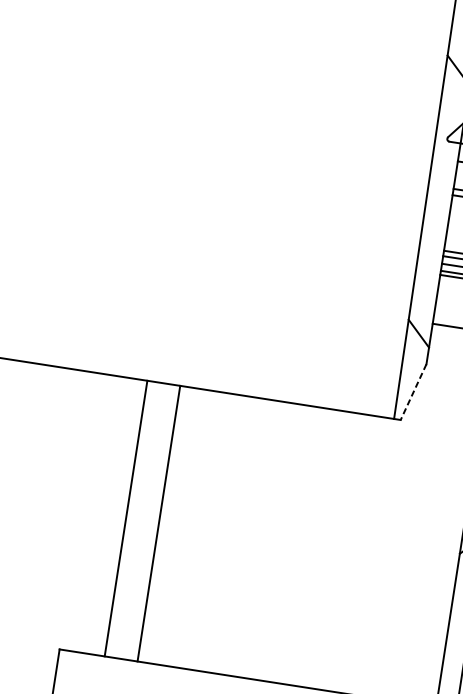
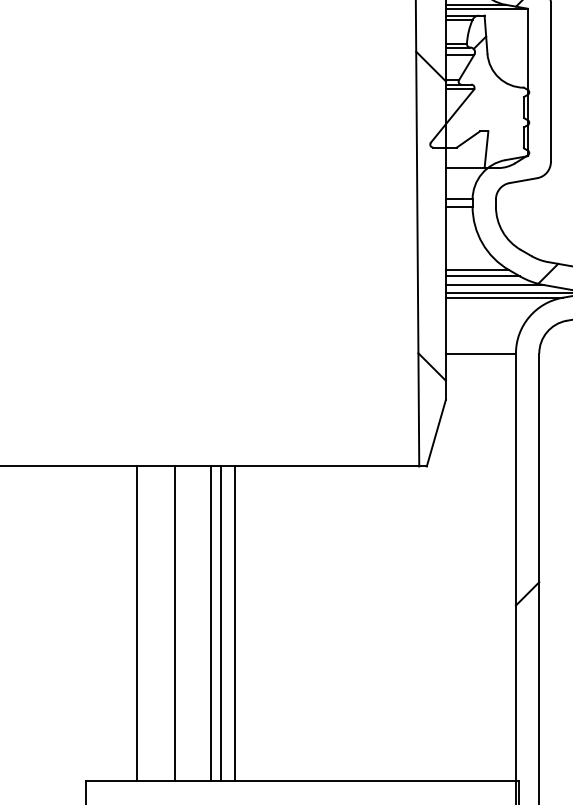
line: (413, 392) -> (436, 433), dashed -> solid
line: (190, 528) -> (211, 623), added
line: (199, 529) -> (221, 623), added
line: (211, 531) -> (235, 623), added

